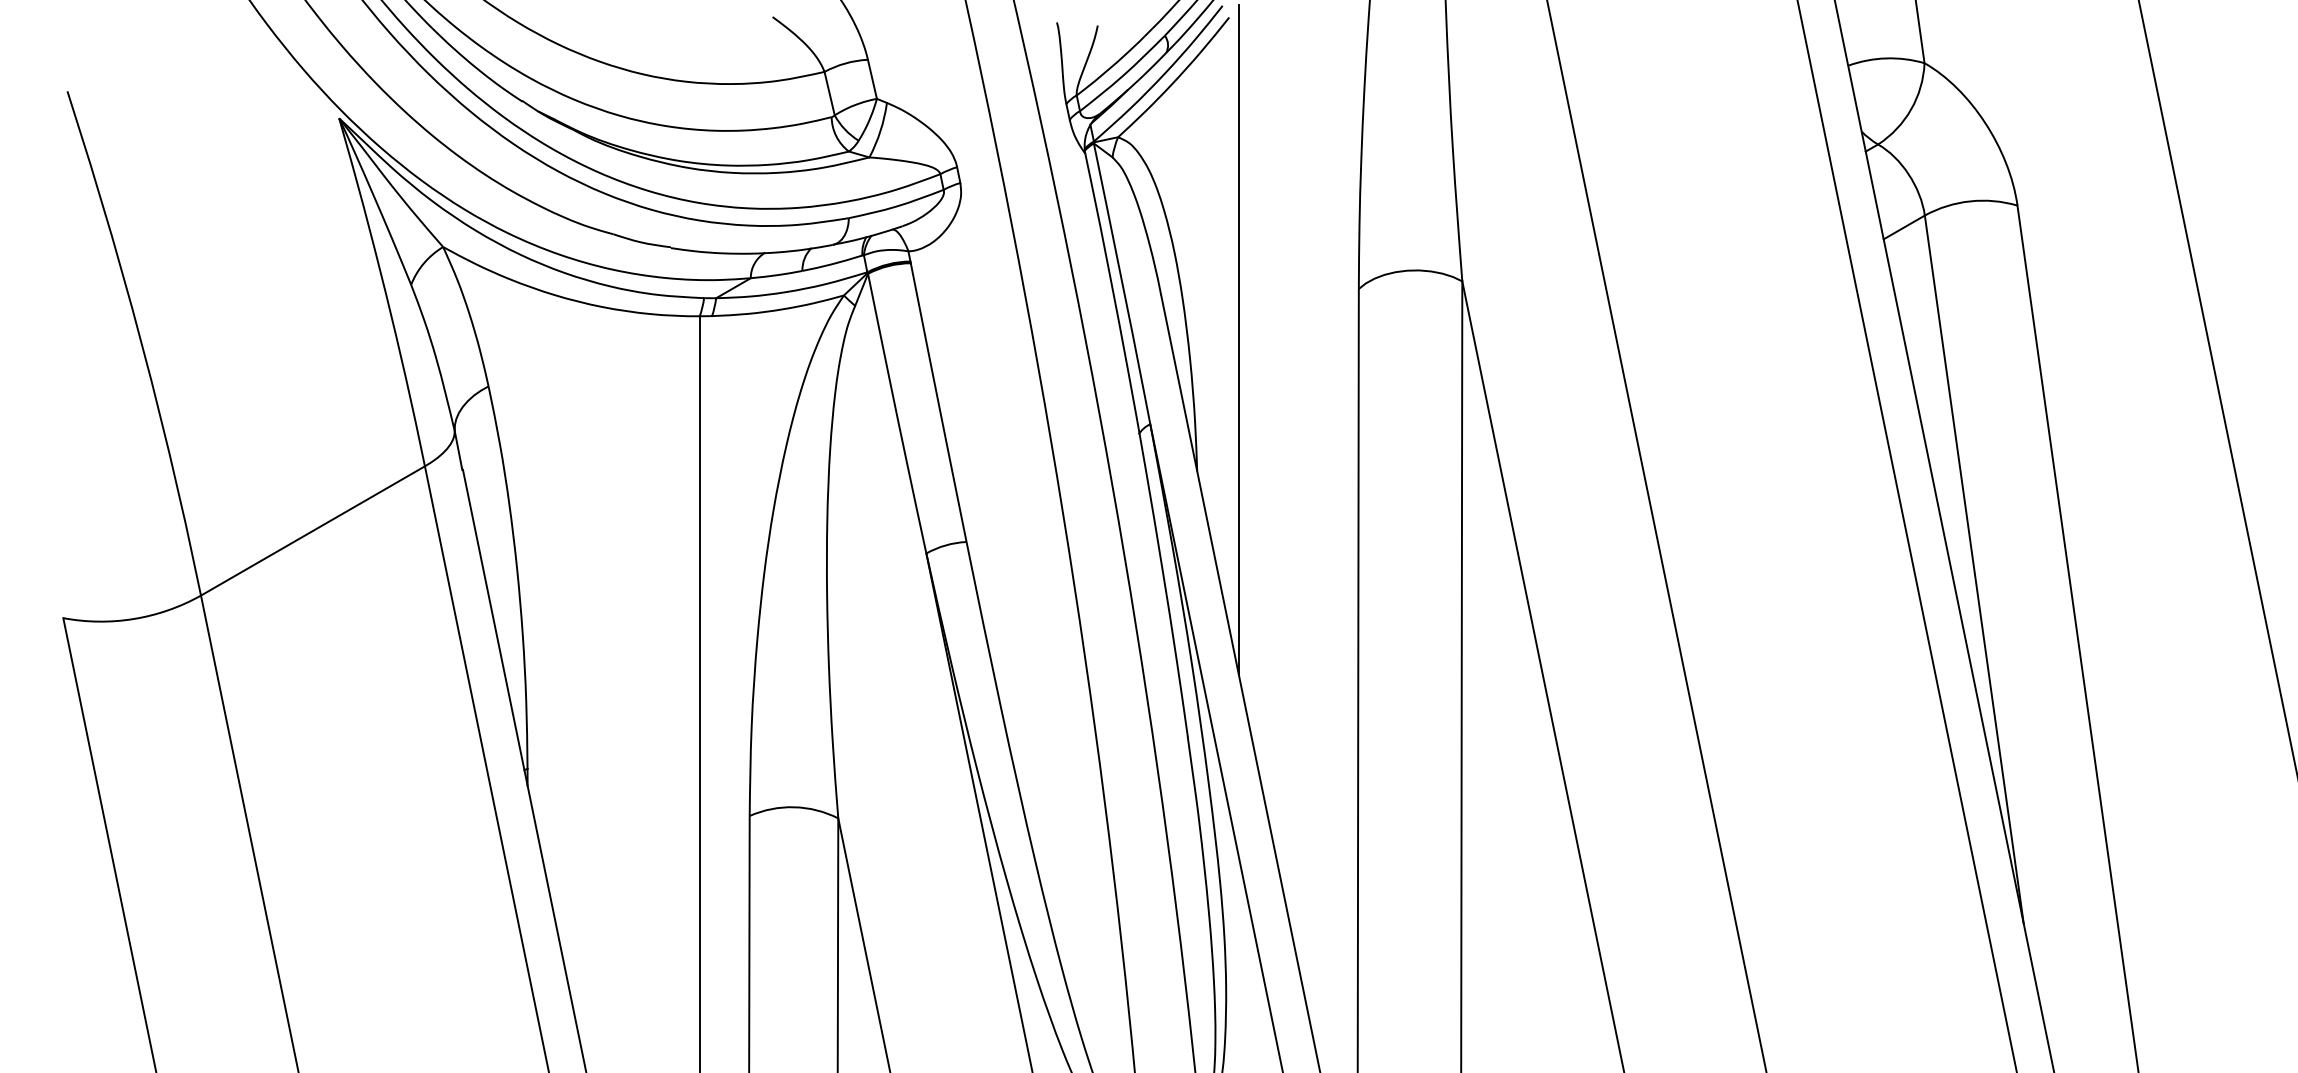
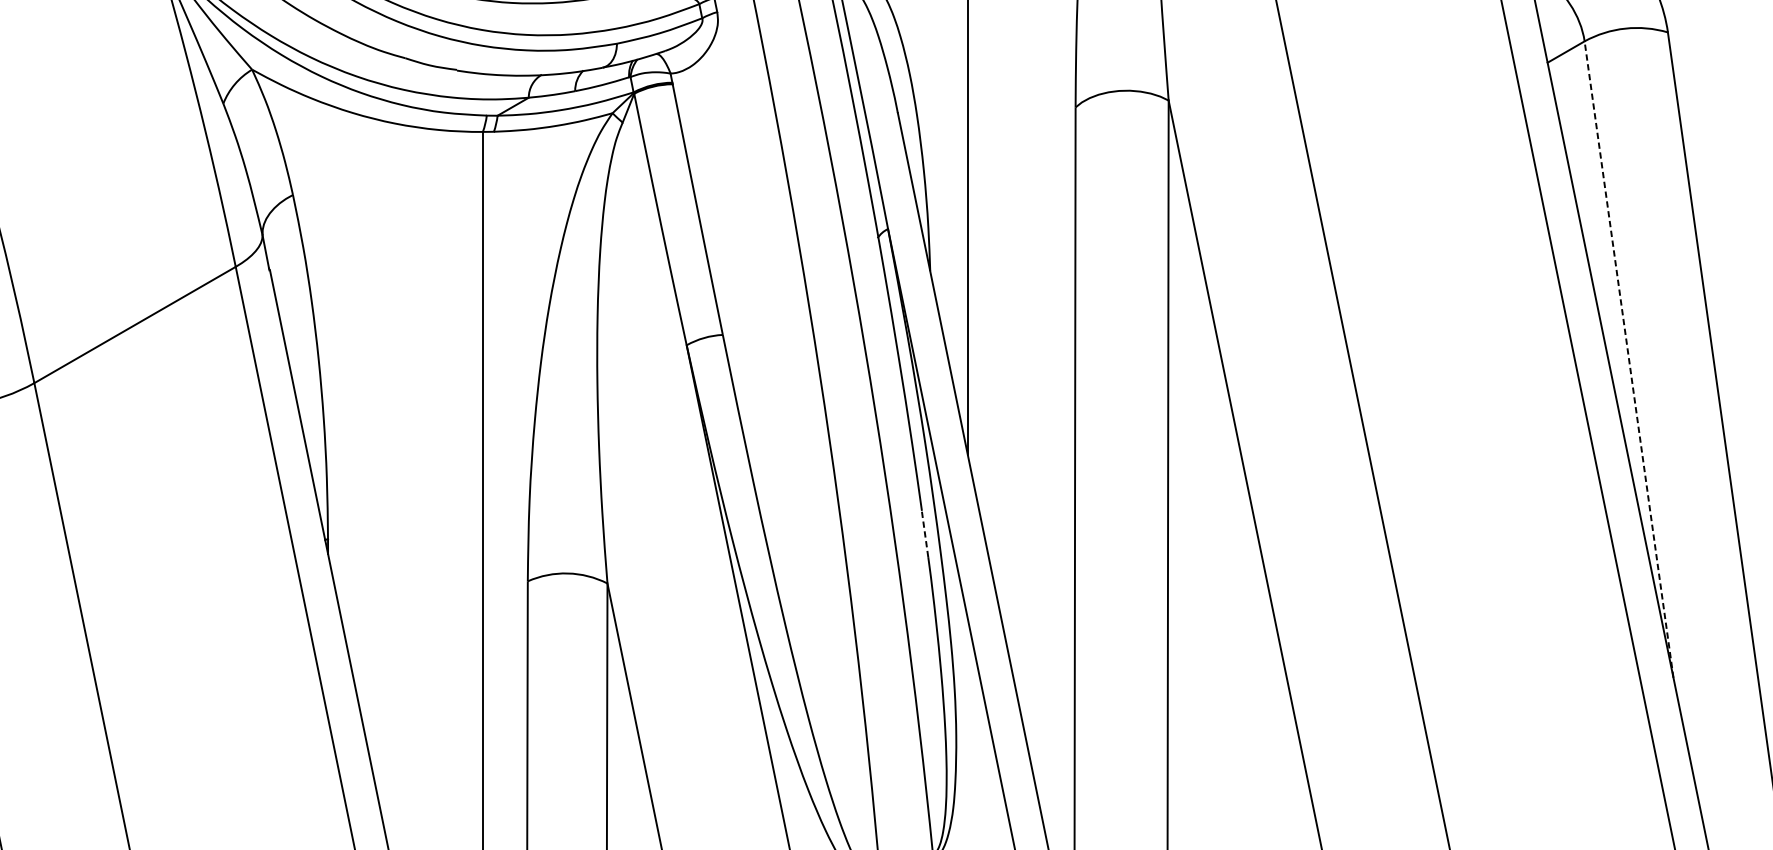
line: (1974, 568) -> (1629, 358), solid -> dashed
line: (1191, 763) -> (925, 534), solid -> dashed

